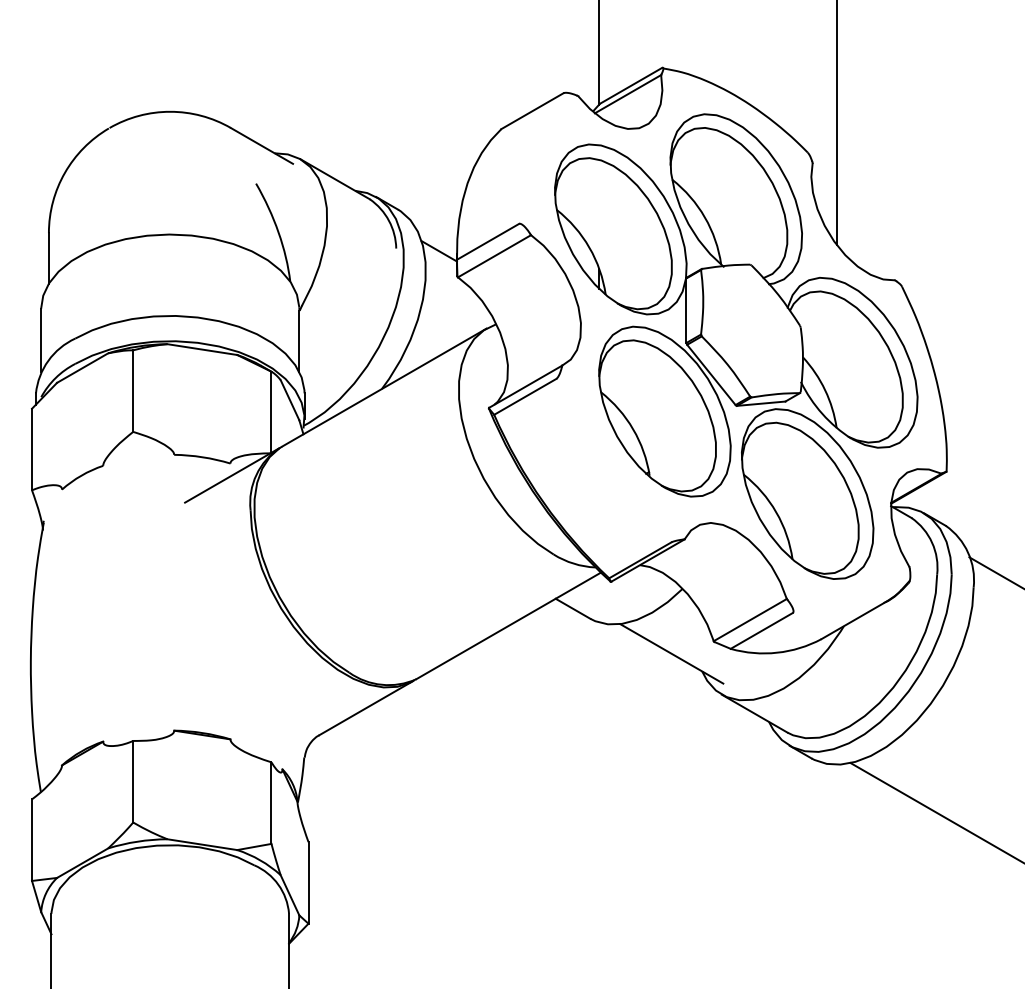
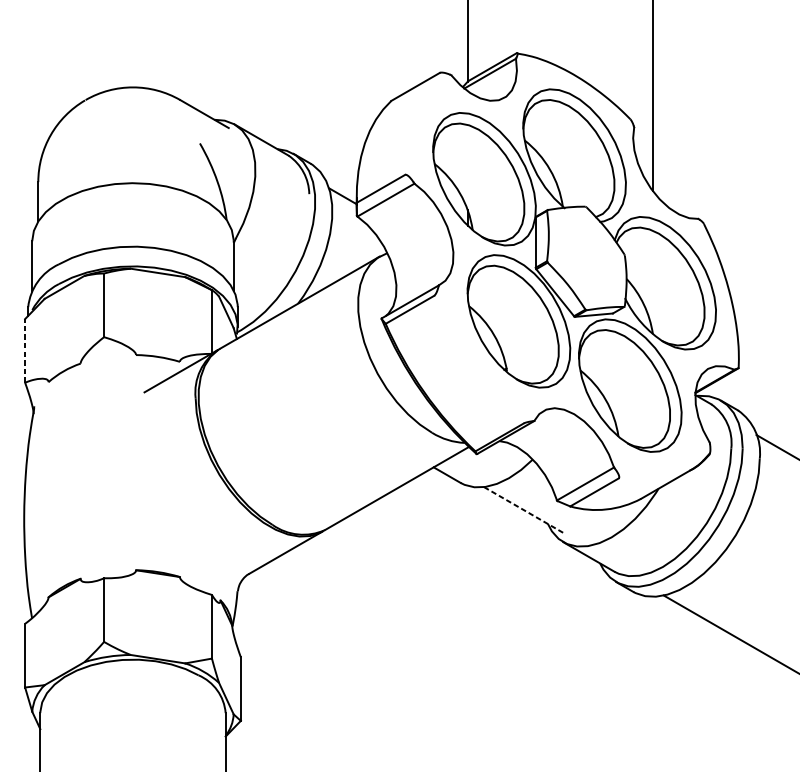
line: (32, 449) -> (25, 350), solid -> dashed
line: (672, 654) -> (524, 510), solid -> dashed

